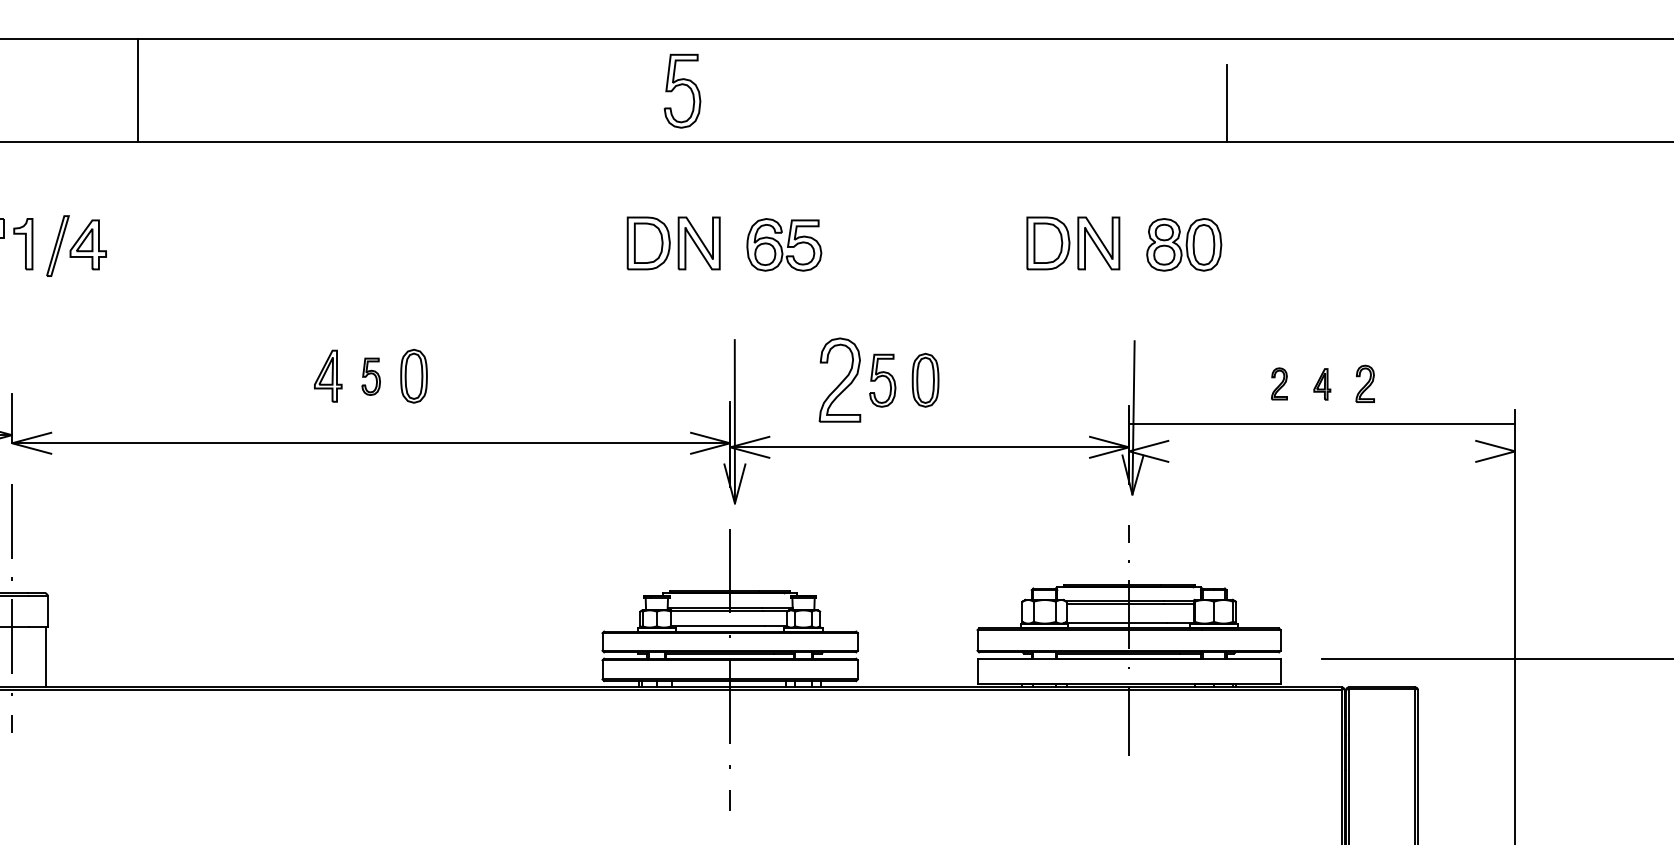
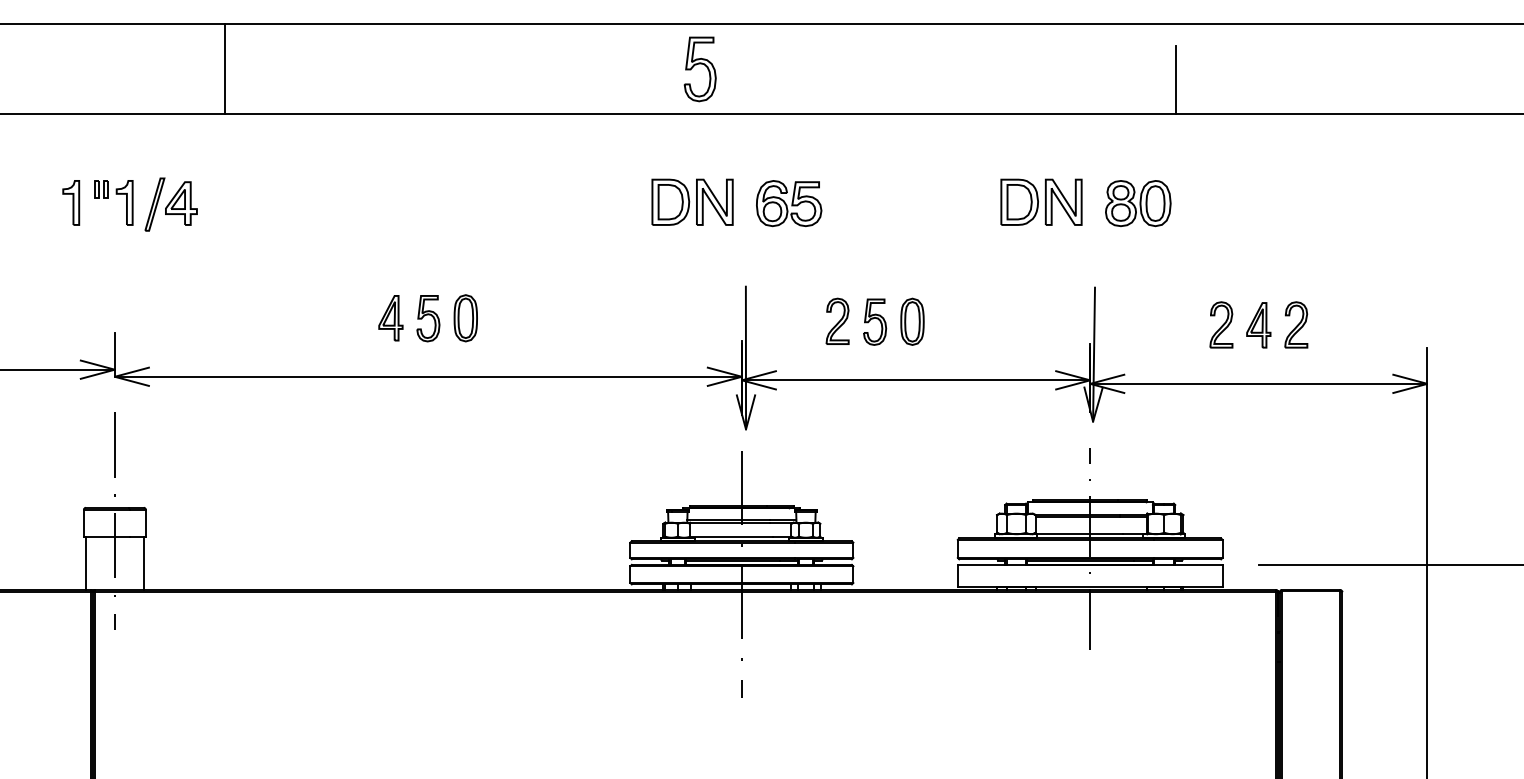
part: (371, 376) -> (428, 318), size x1.43
part: (839, 378) -> (837, 320), size x0.62
part: (1279, 383) -> (1221, 324), size x1.67
part: (1365, 383) -> (1296, 324), size x1.43
part: (1321, 384) -> (1258, 325), size x1.67
line: (1321, 423) -> (1258, 383), moved

